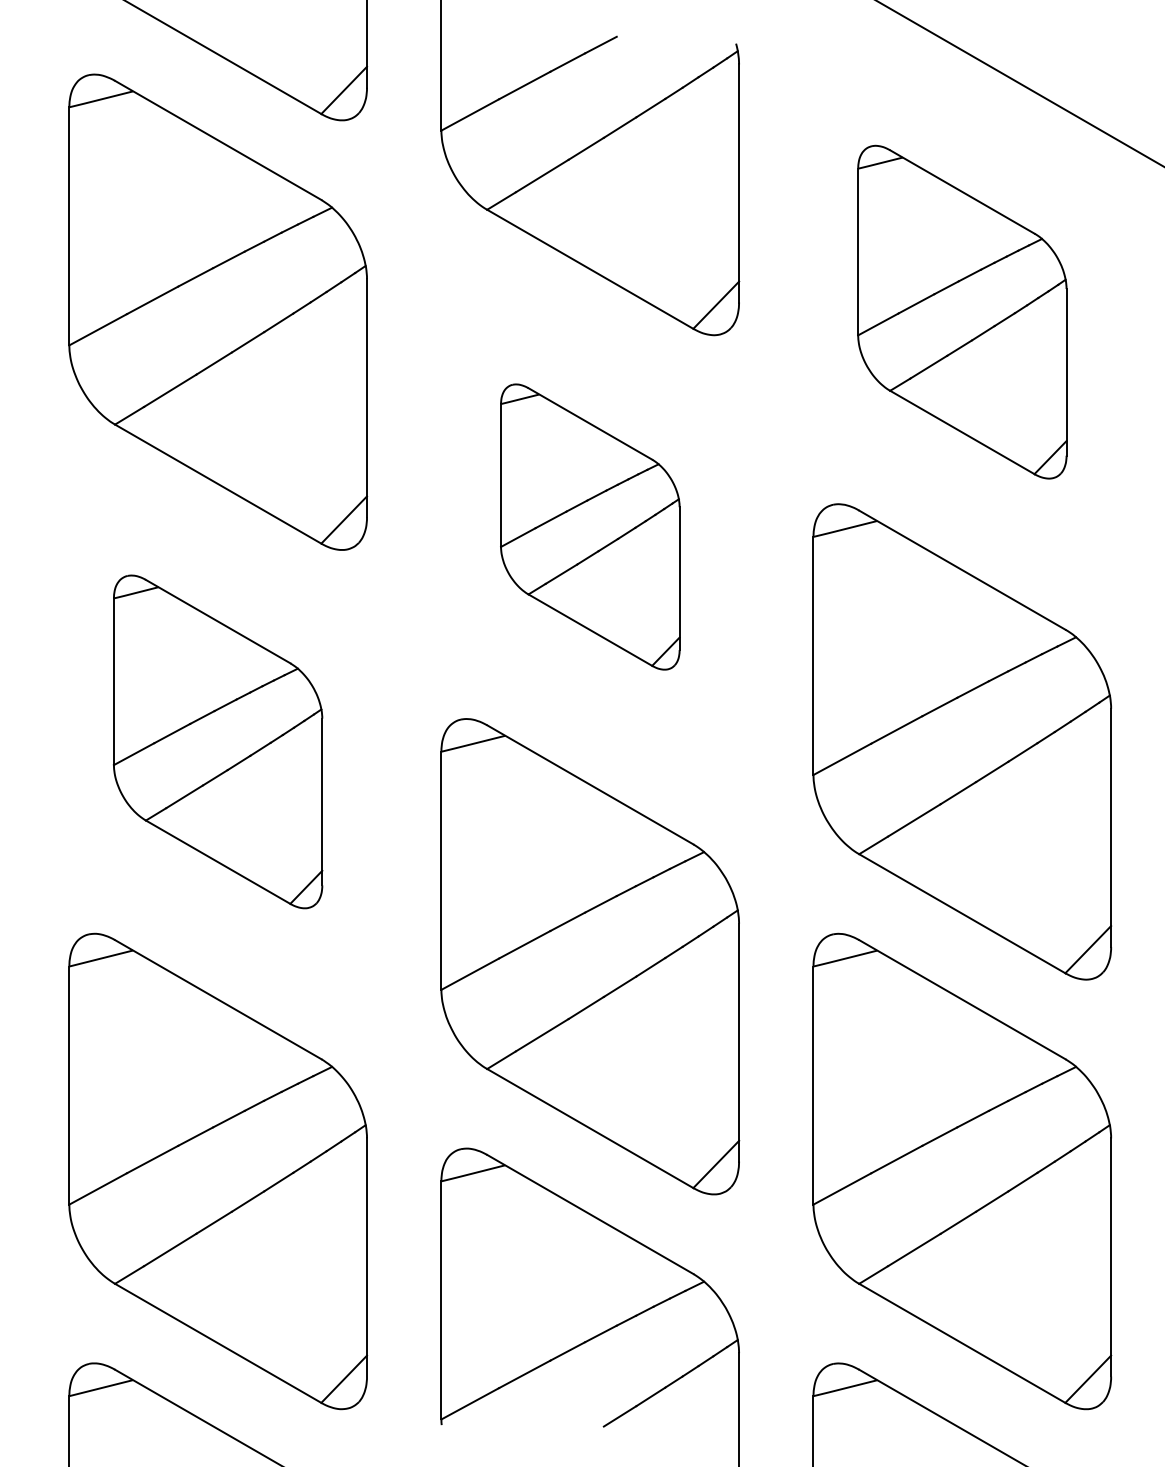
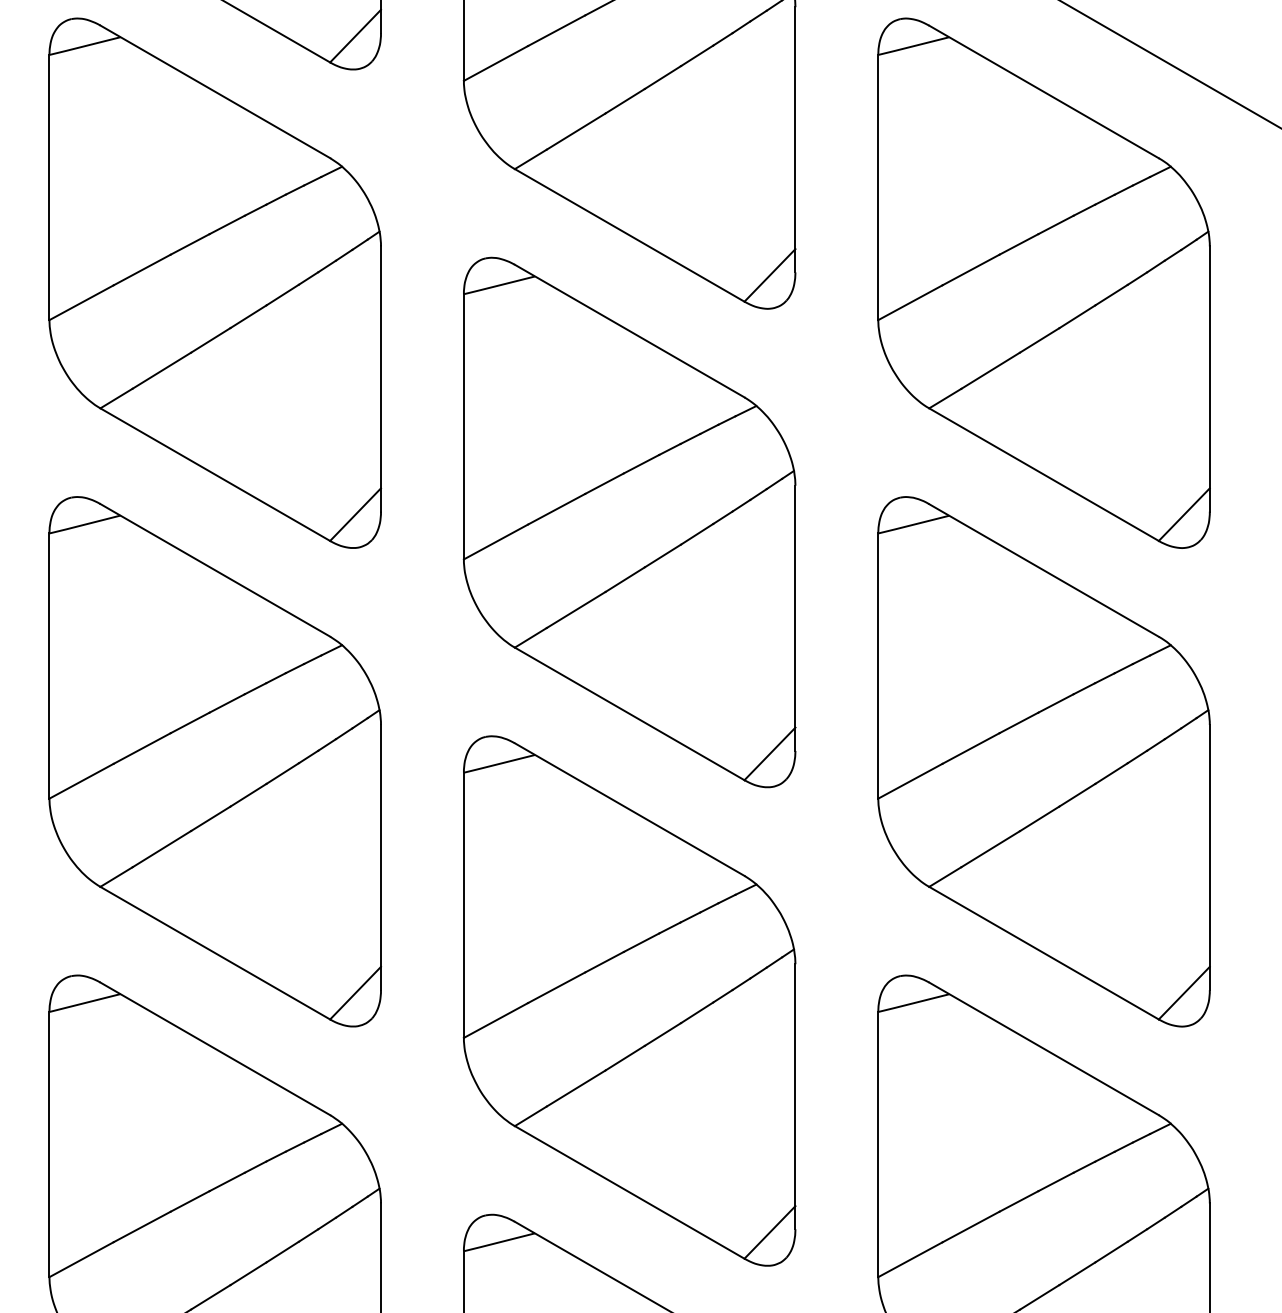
part: (962, 311) -> (1044, 282), size x1.43
part: (590, 526) -> (629, 521), size x1.67
part: (217, 741) -> (214, 761), size x1.43

